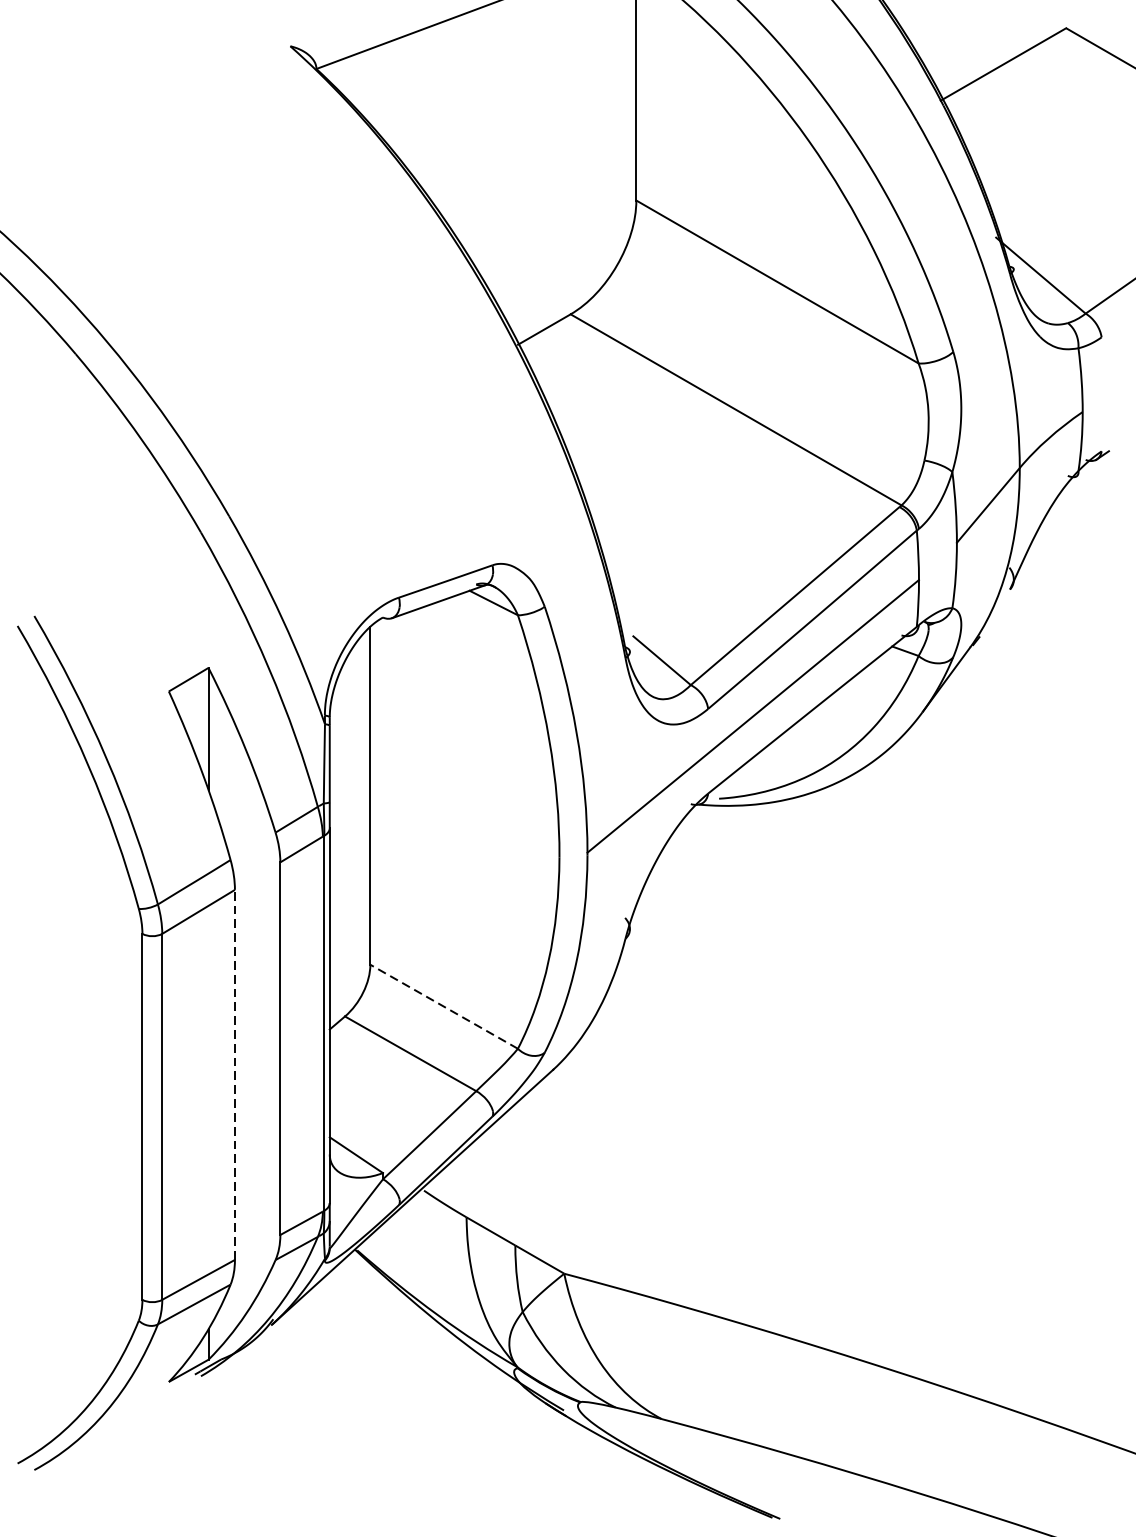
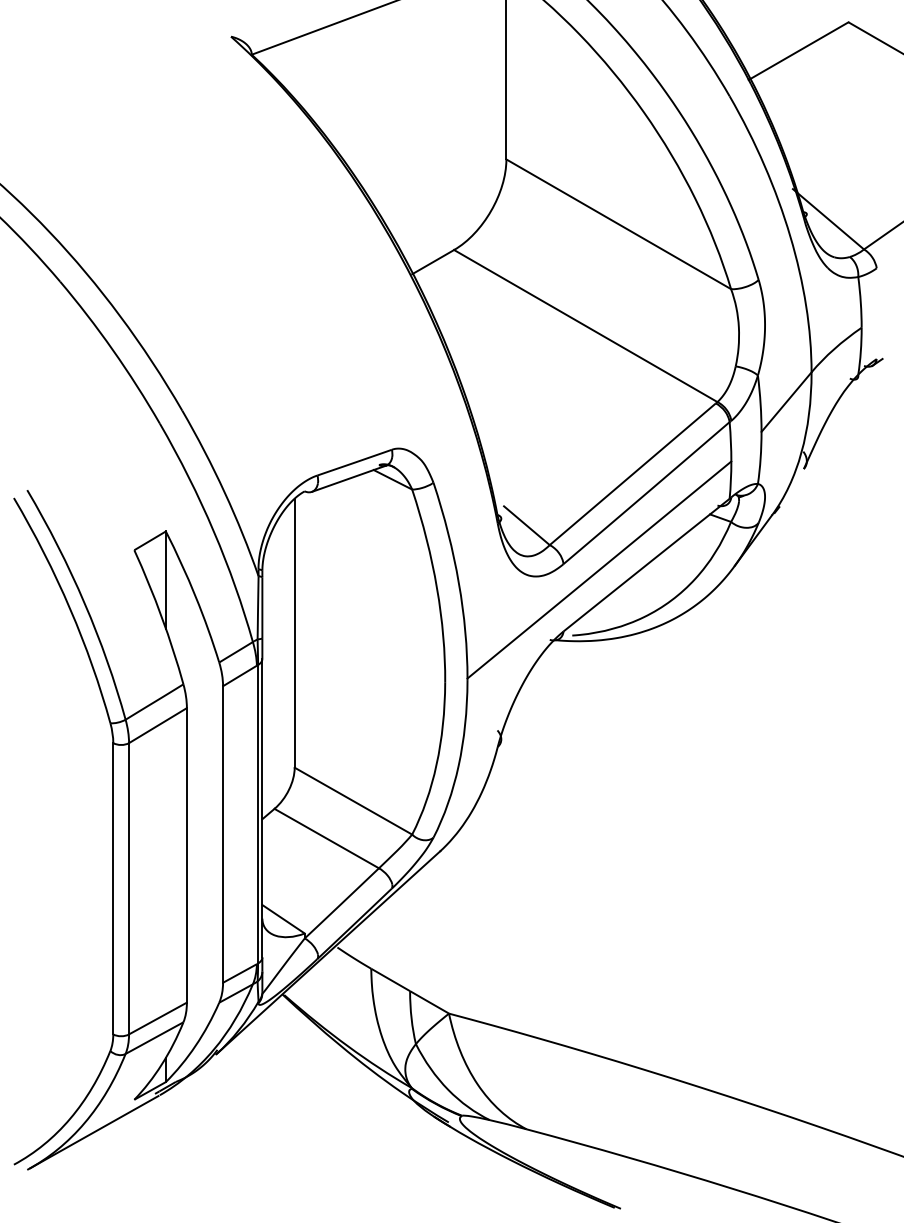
line: (444, 1007) -> (353, 801), dashed -> solid
line: (234, 1073) -> (186, 854), dashed -> solid
line: (118, 1423) -> (94, 1132), added

